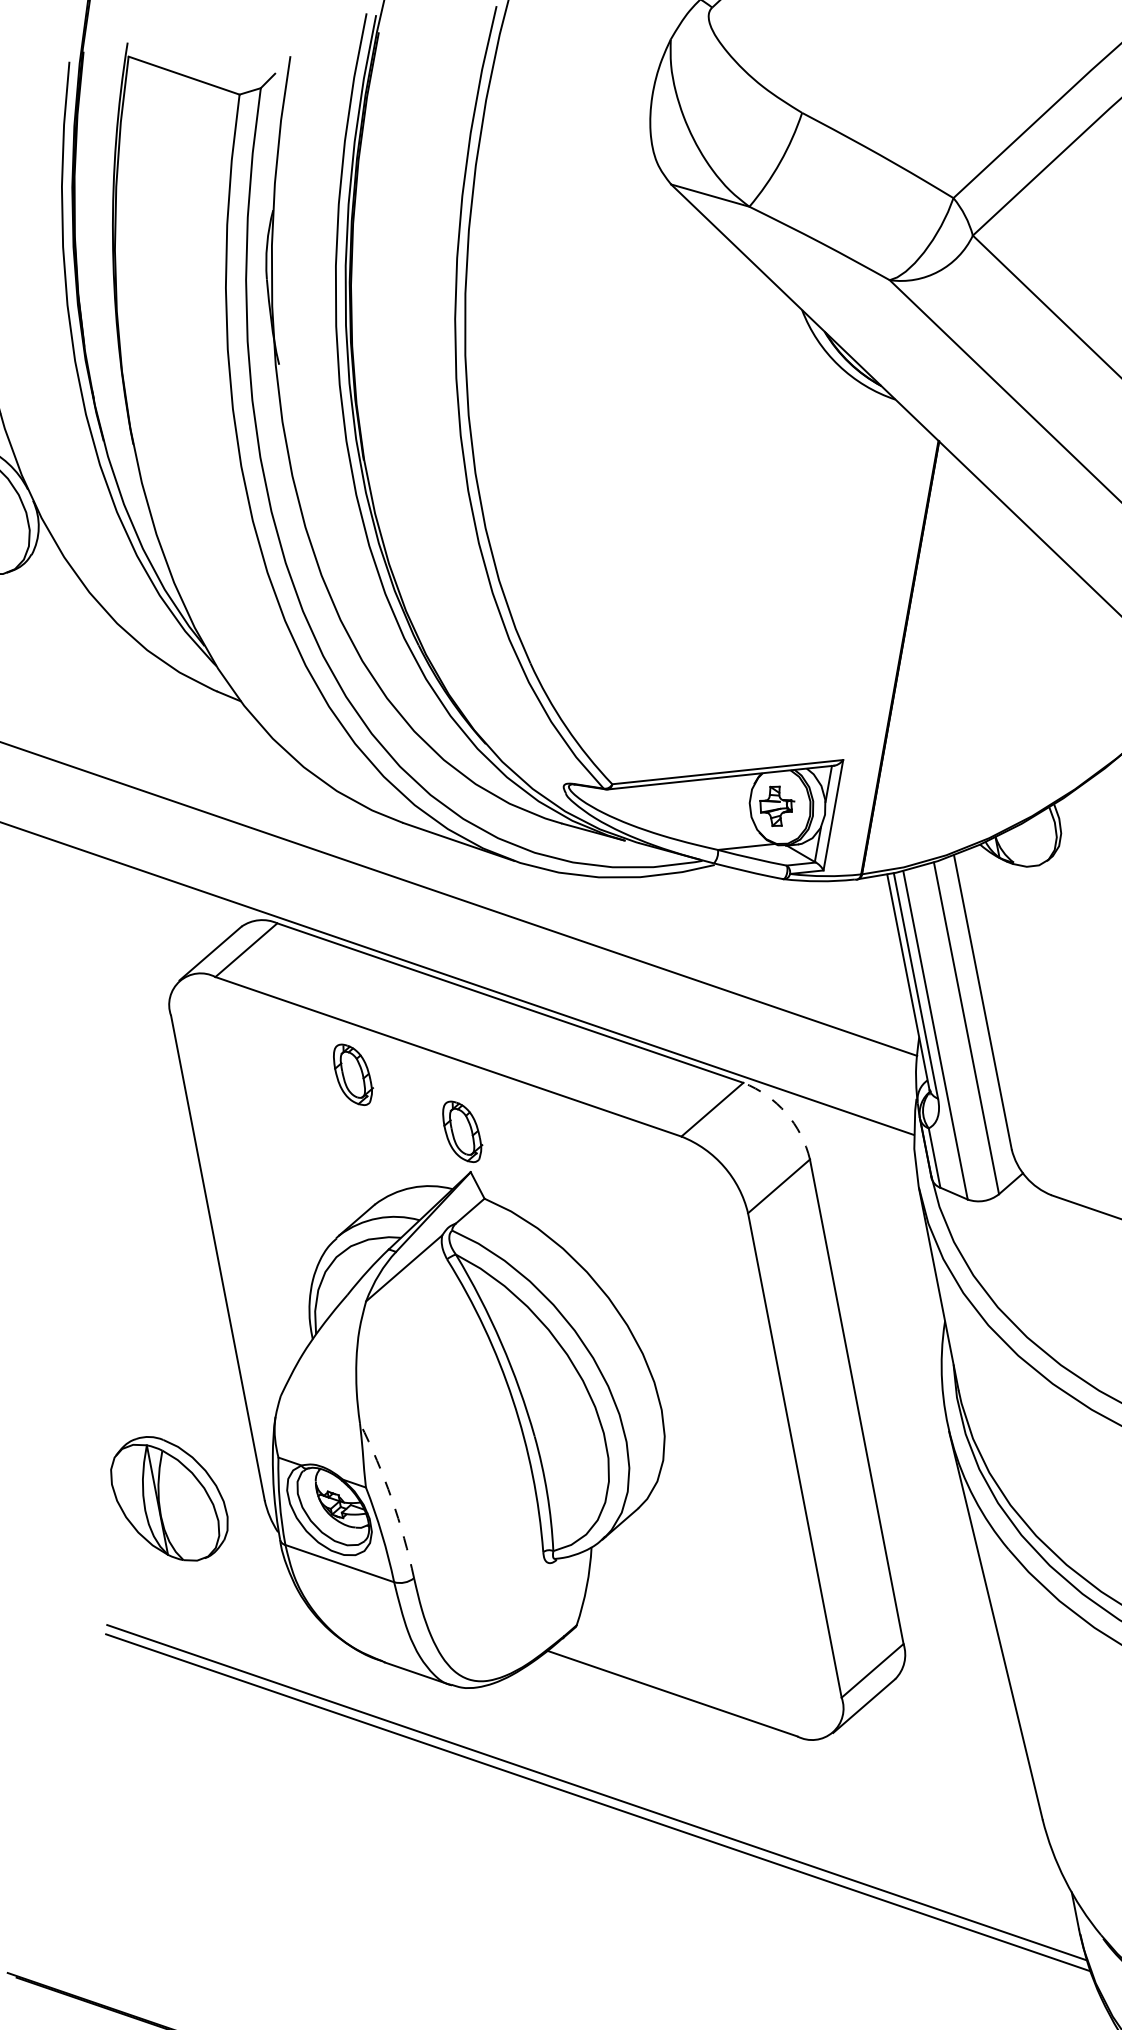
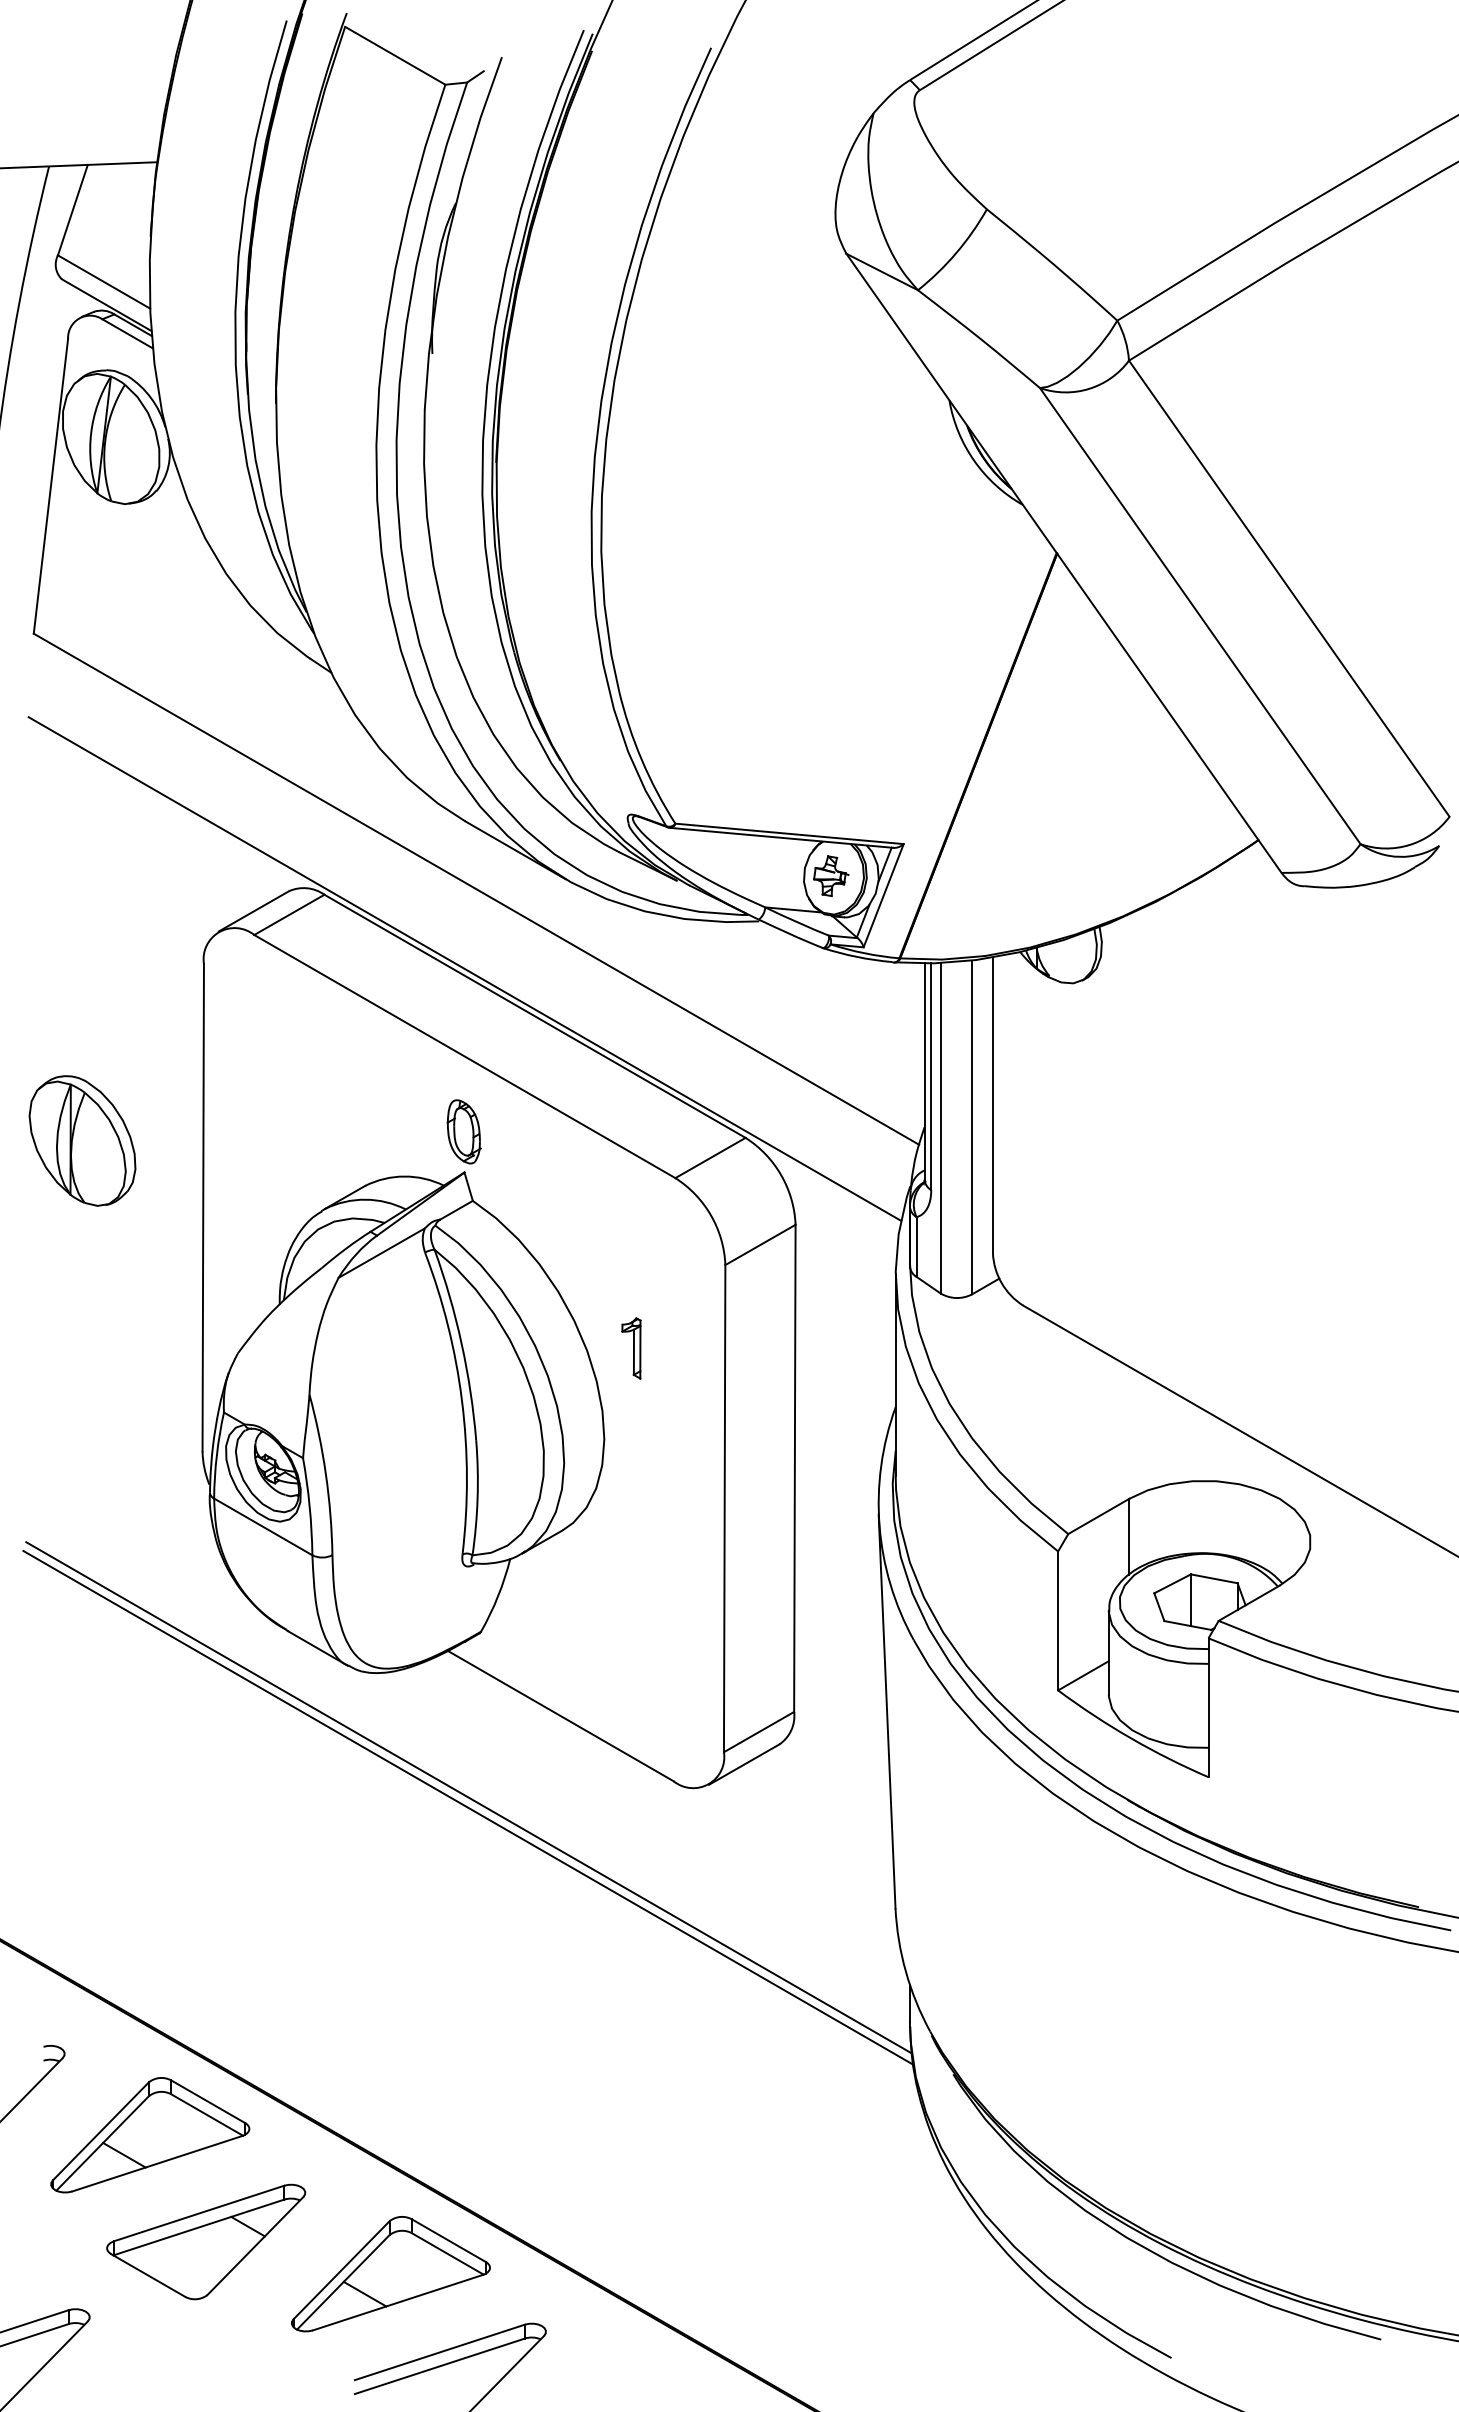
part: (352, 1074) -> (368, 1055), removed
arc: (786, 1113) -> (781, 1175), dashed -> solid
part: (671, 1314) -> (631, 1348), added
part: (169, 1498) -> (82, 1140), moved
arc: (391, 1499) -> (325, 1474), dashed -> solid

